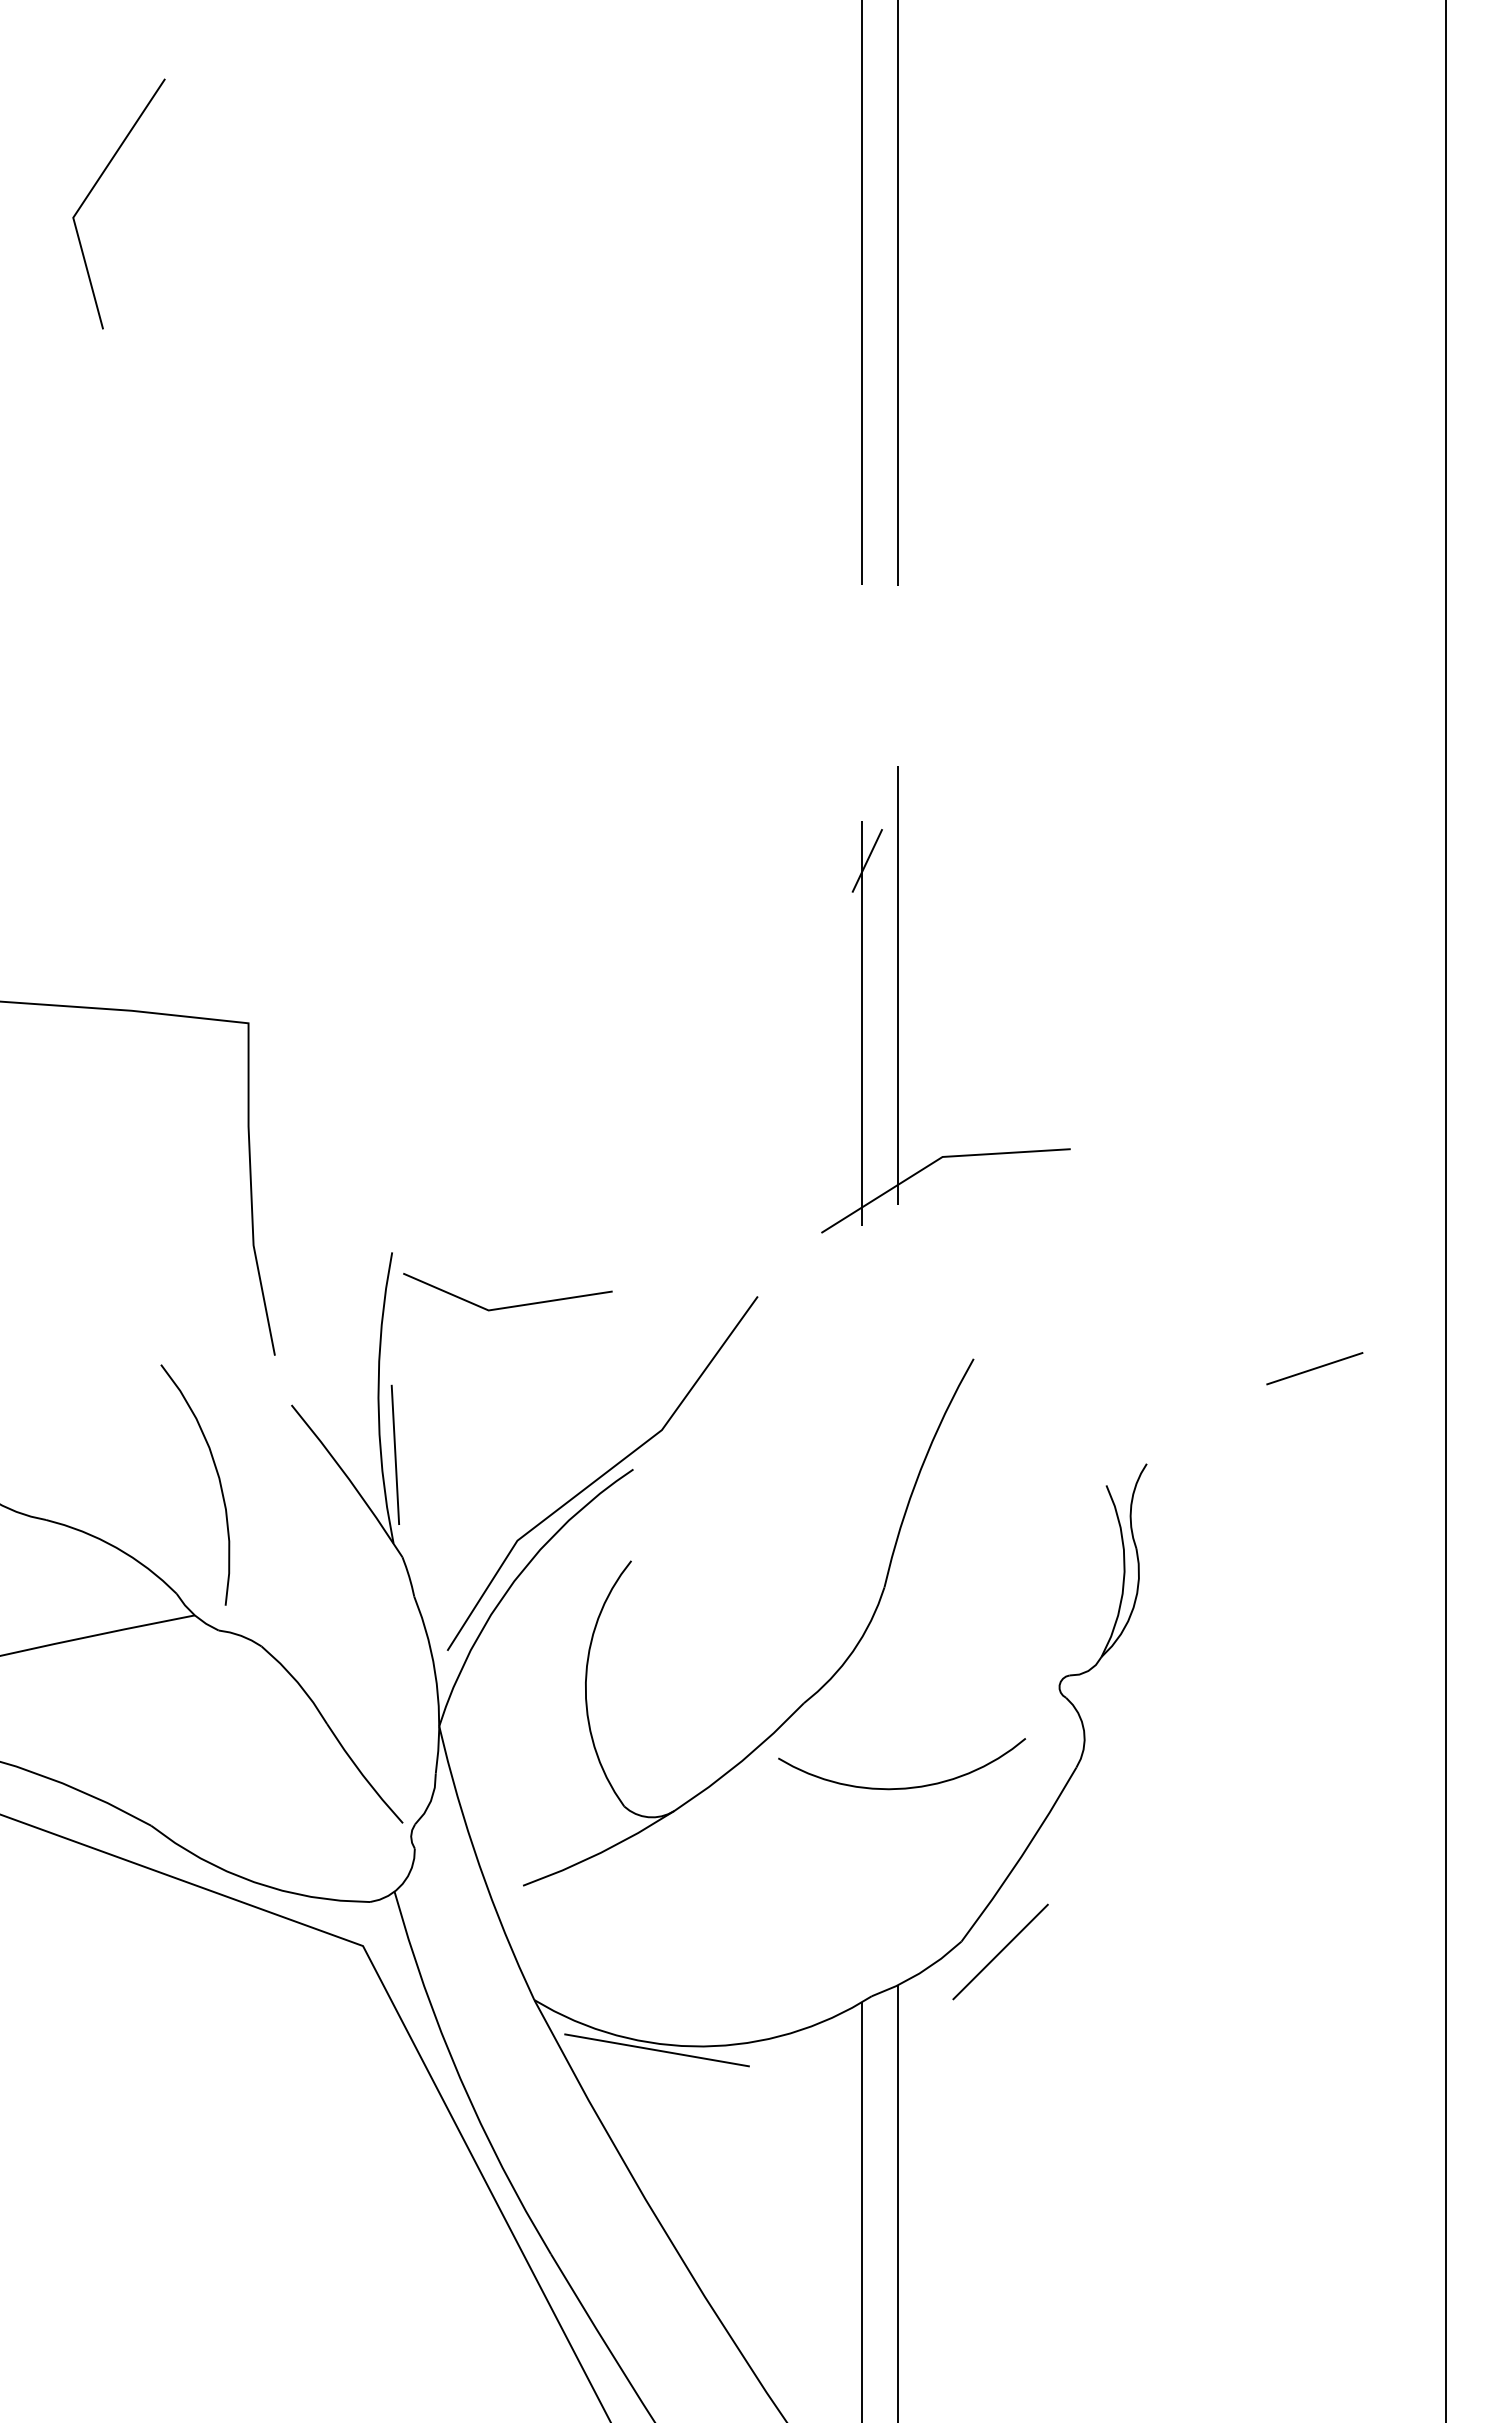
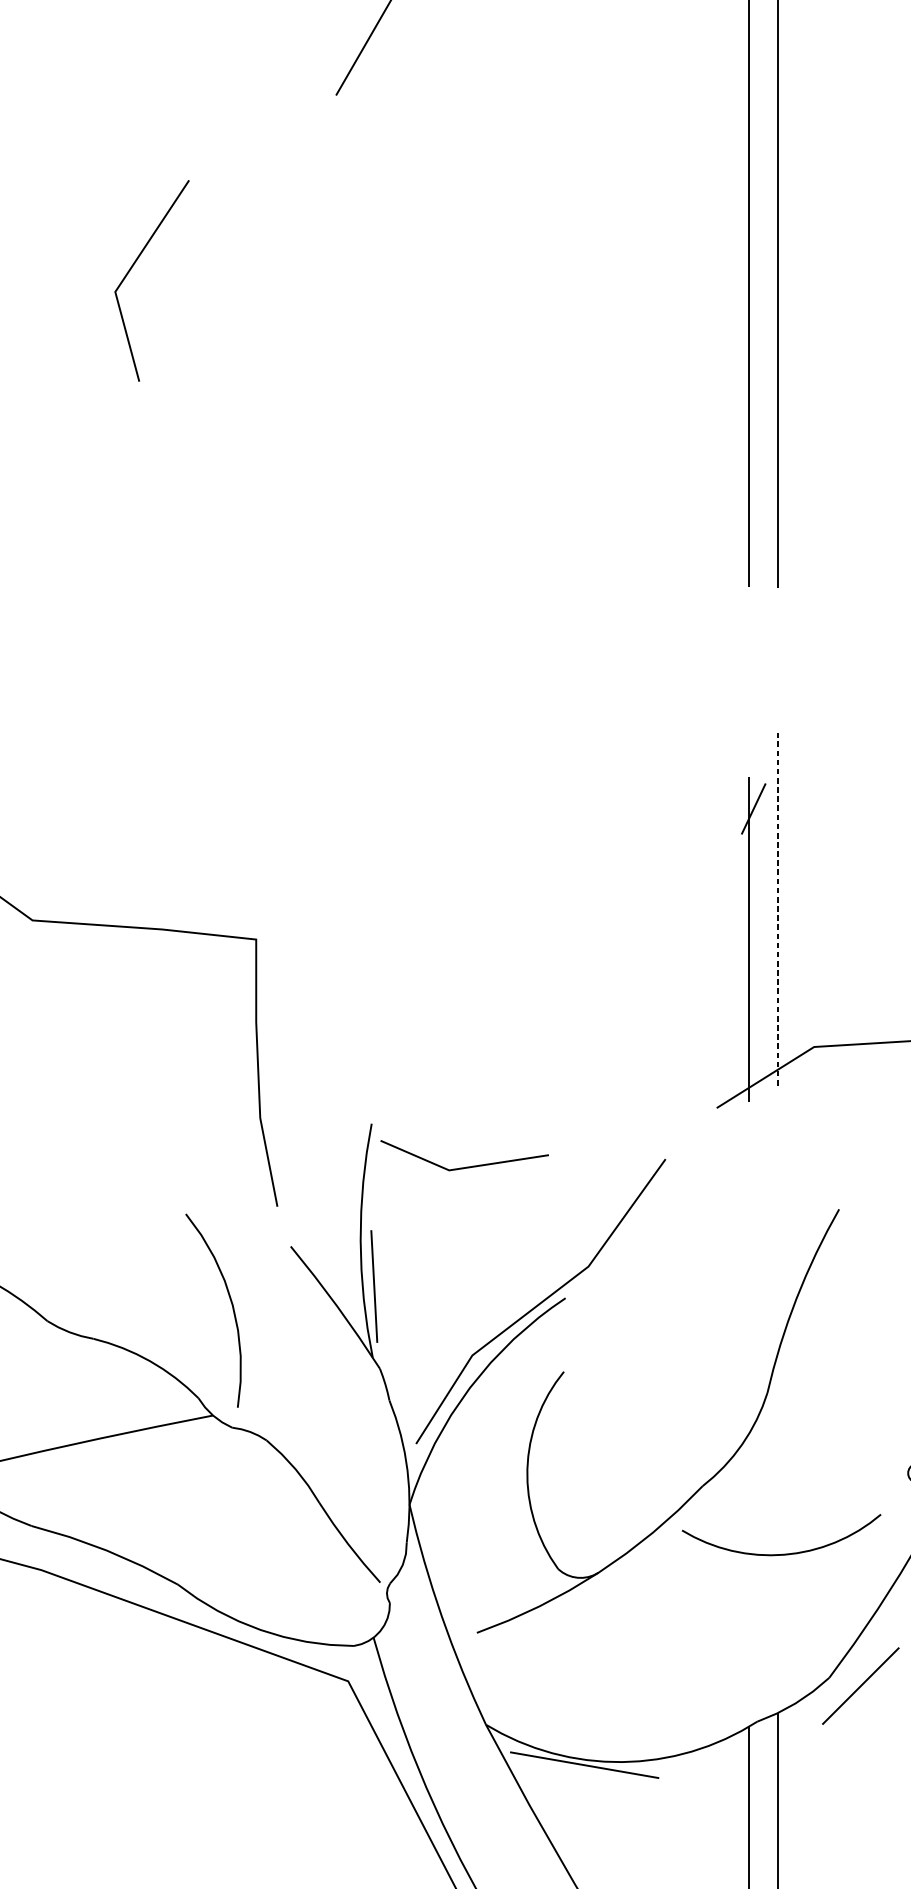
line: (897, 985) -> (777, 909), solid -> dashed

